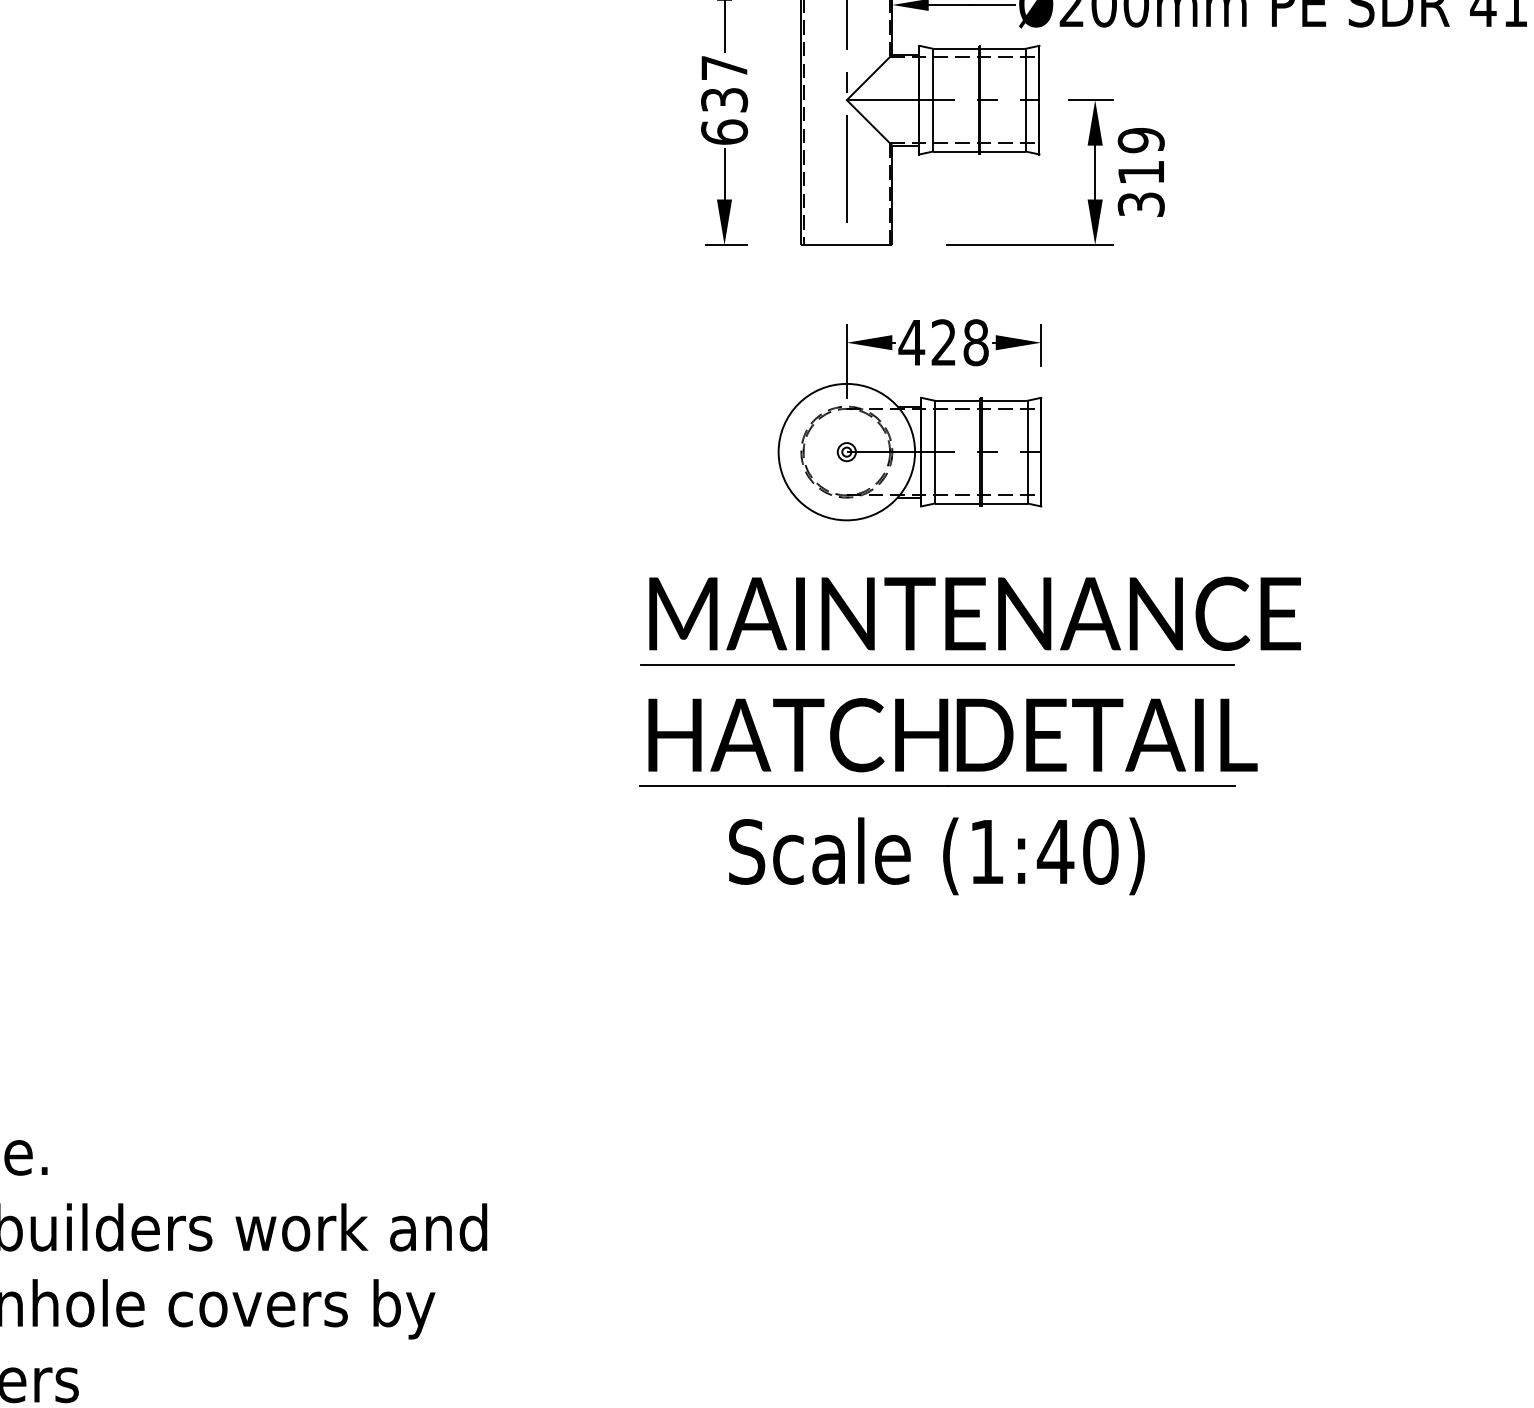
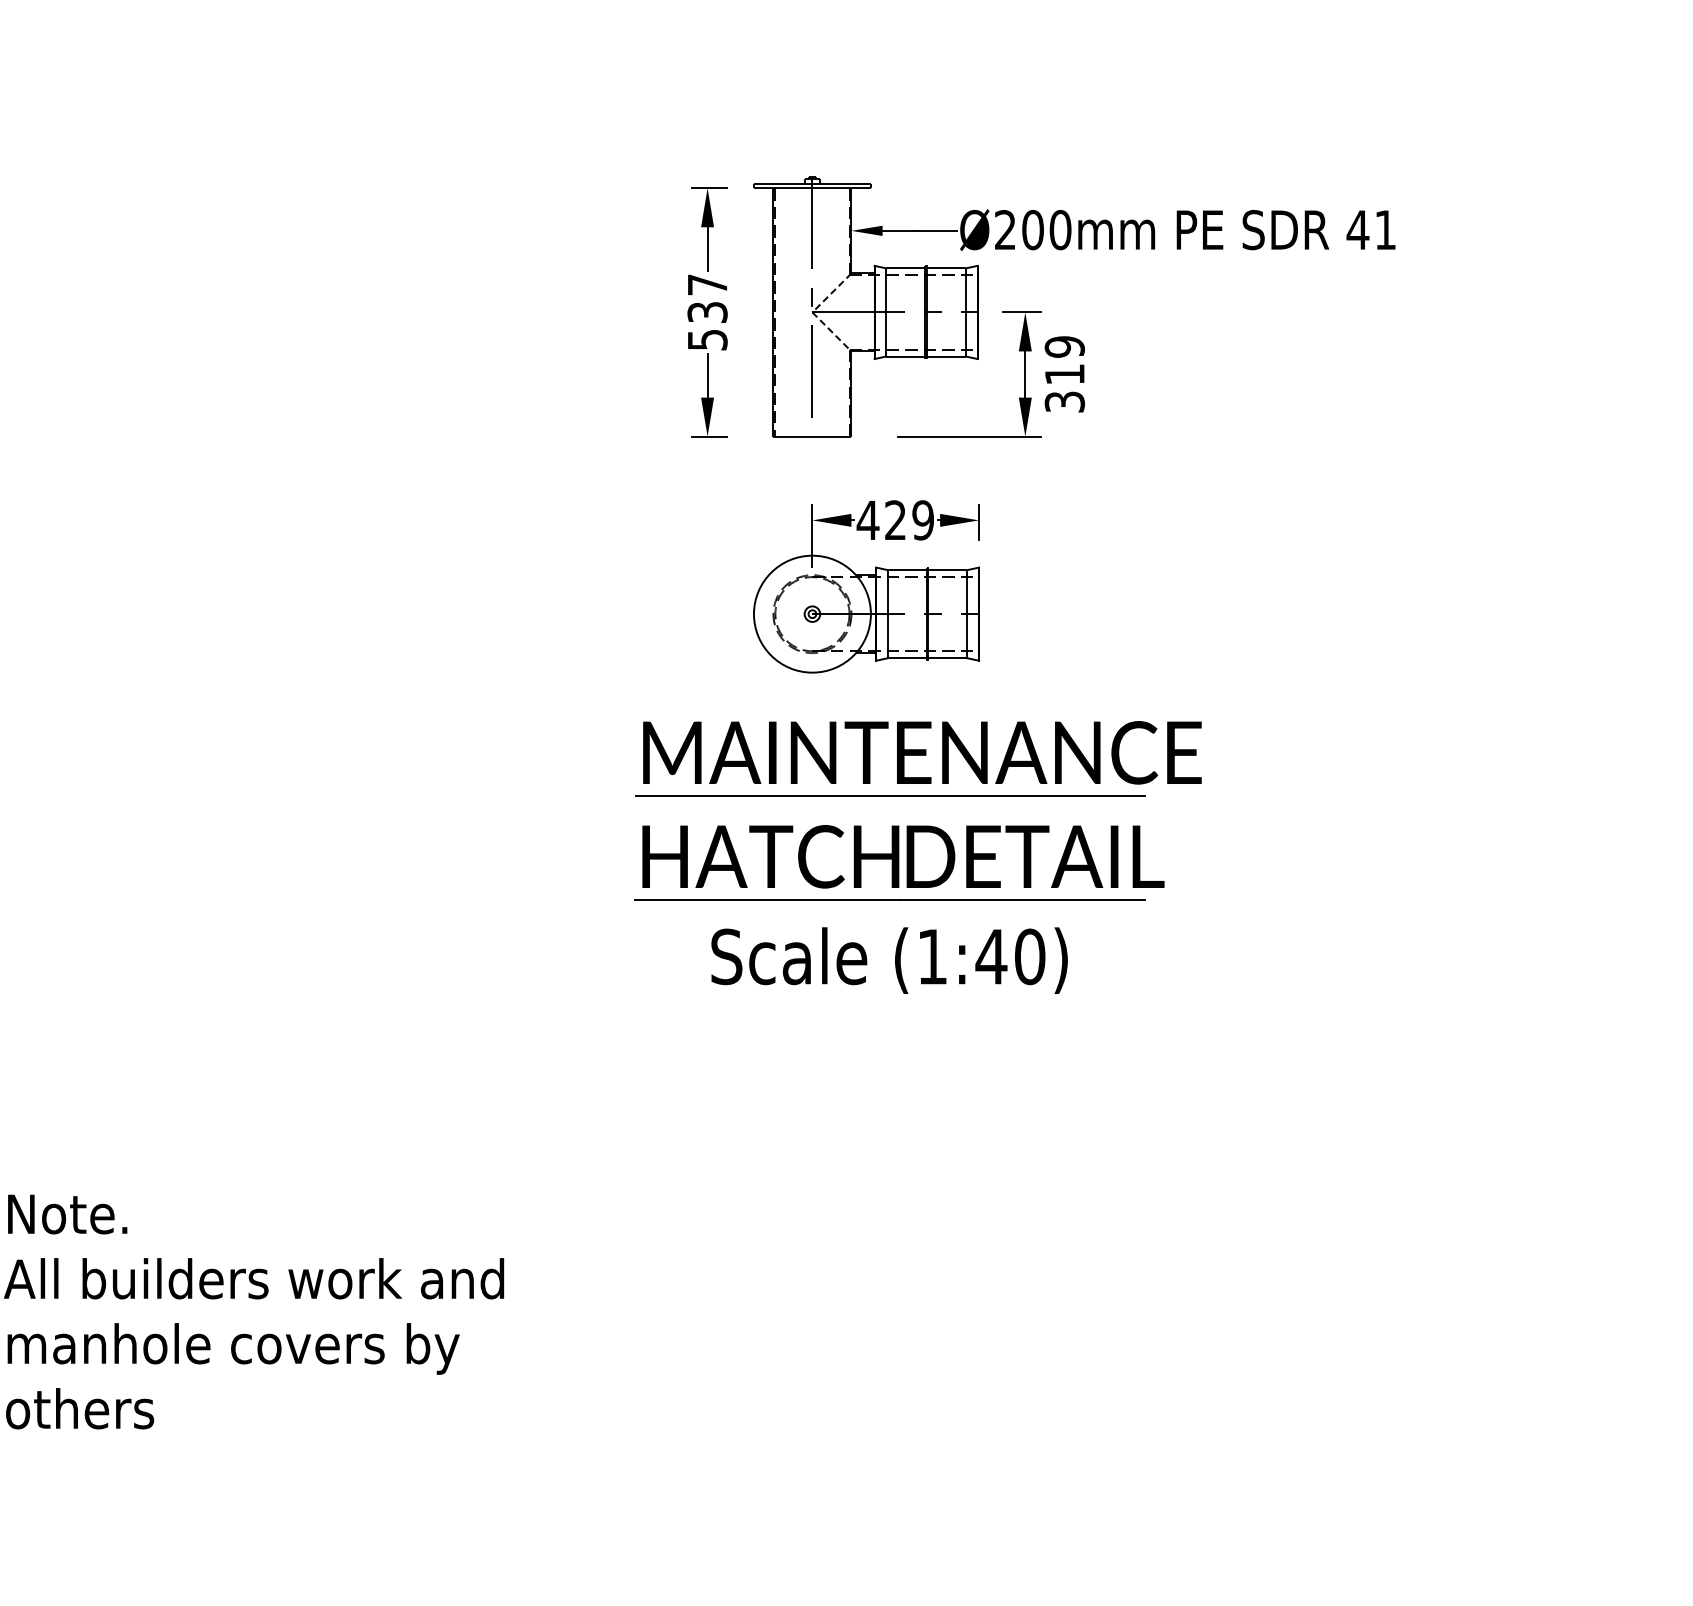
line: (846, 100) -> (812, 312), solid -> dashed
text: (724, 131) -> (707, 339), 637 -> 537
text: (976, 342) -> (923, 520), 428 -> 429

